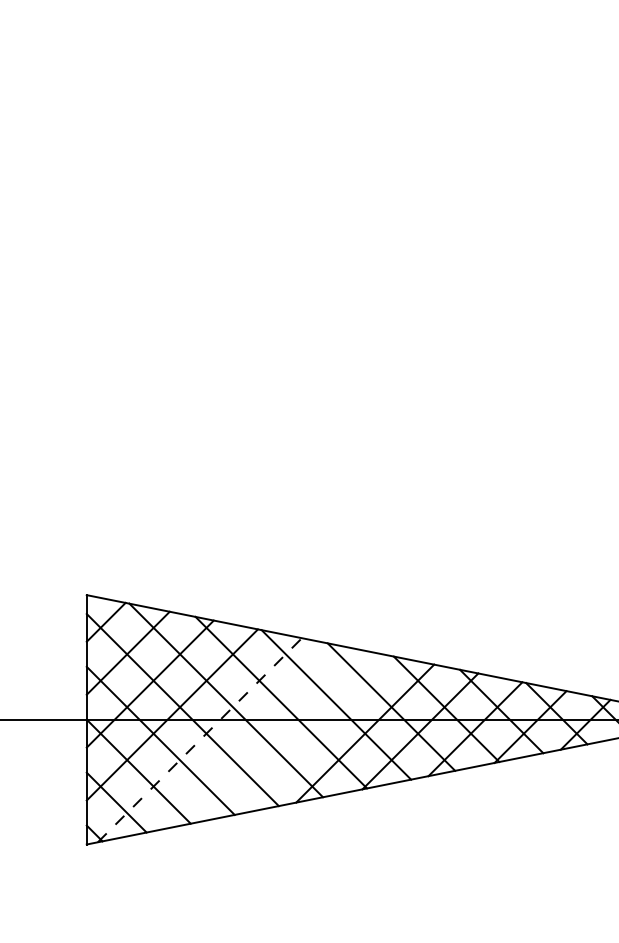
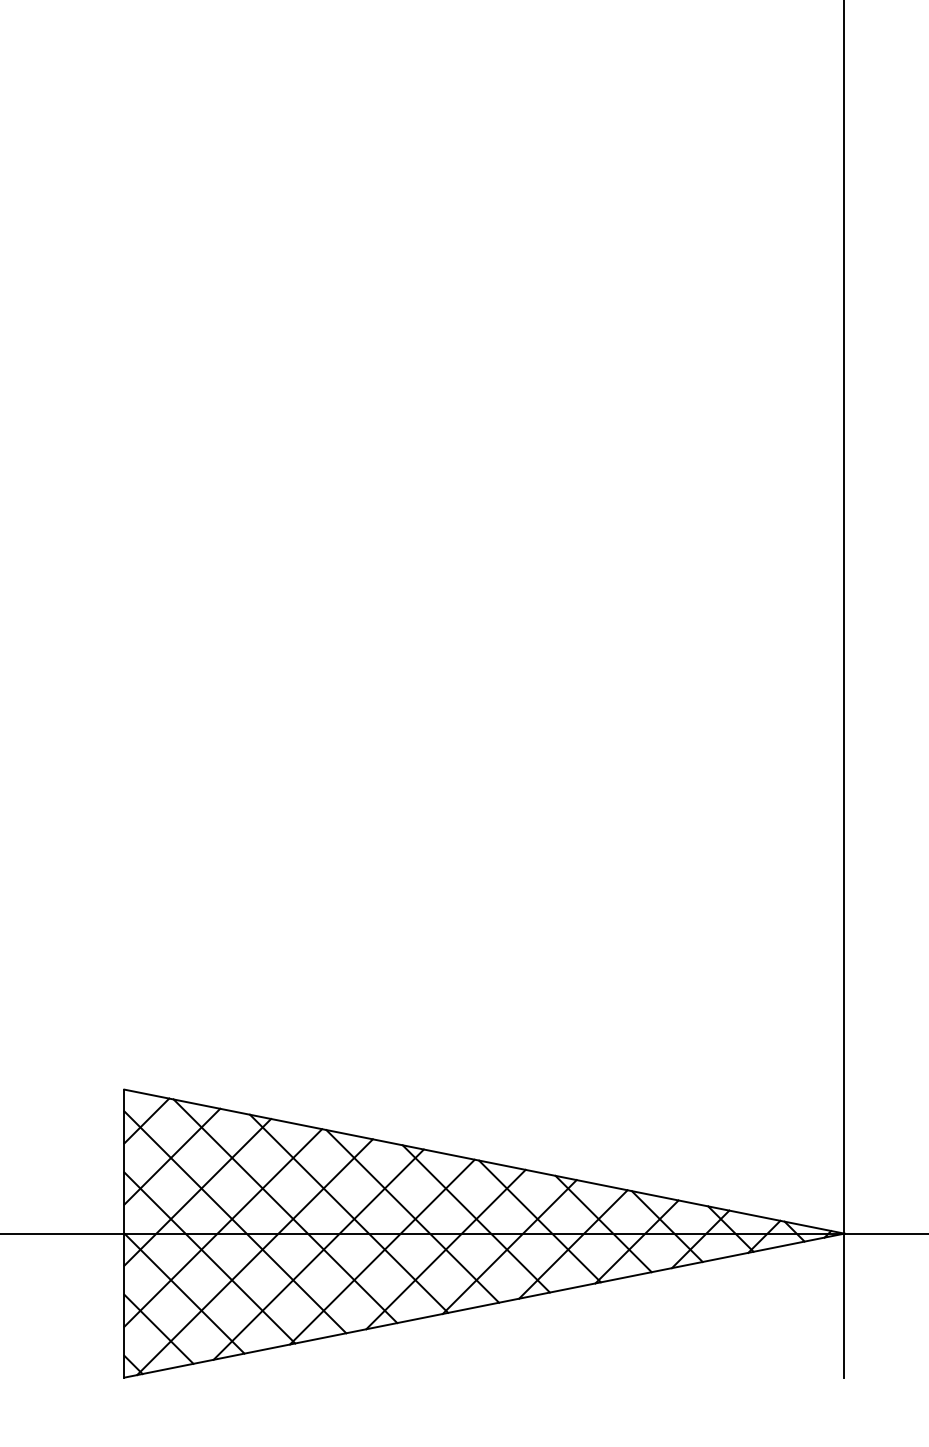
line: (309, 735) -> (381, 1251), added
line: (254, 737) -> (318, 1254), added
line: (200, 740) -> (255, 1257), dashed -> solid

